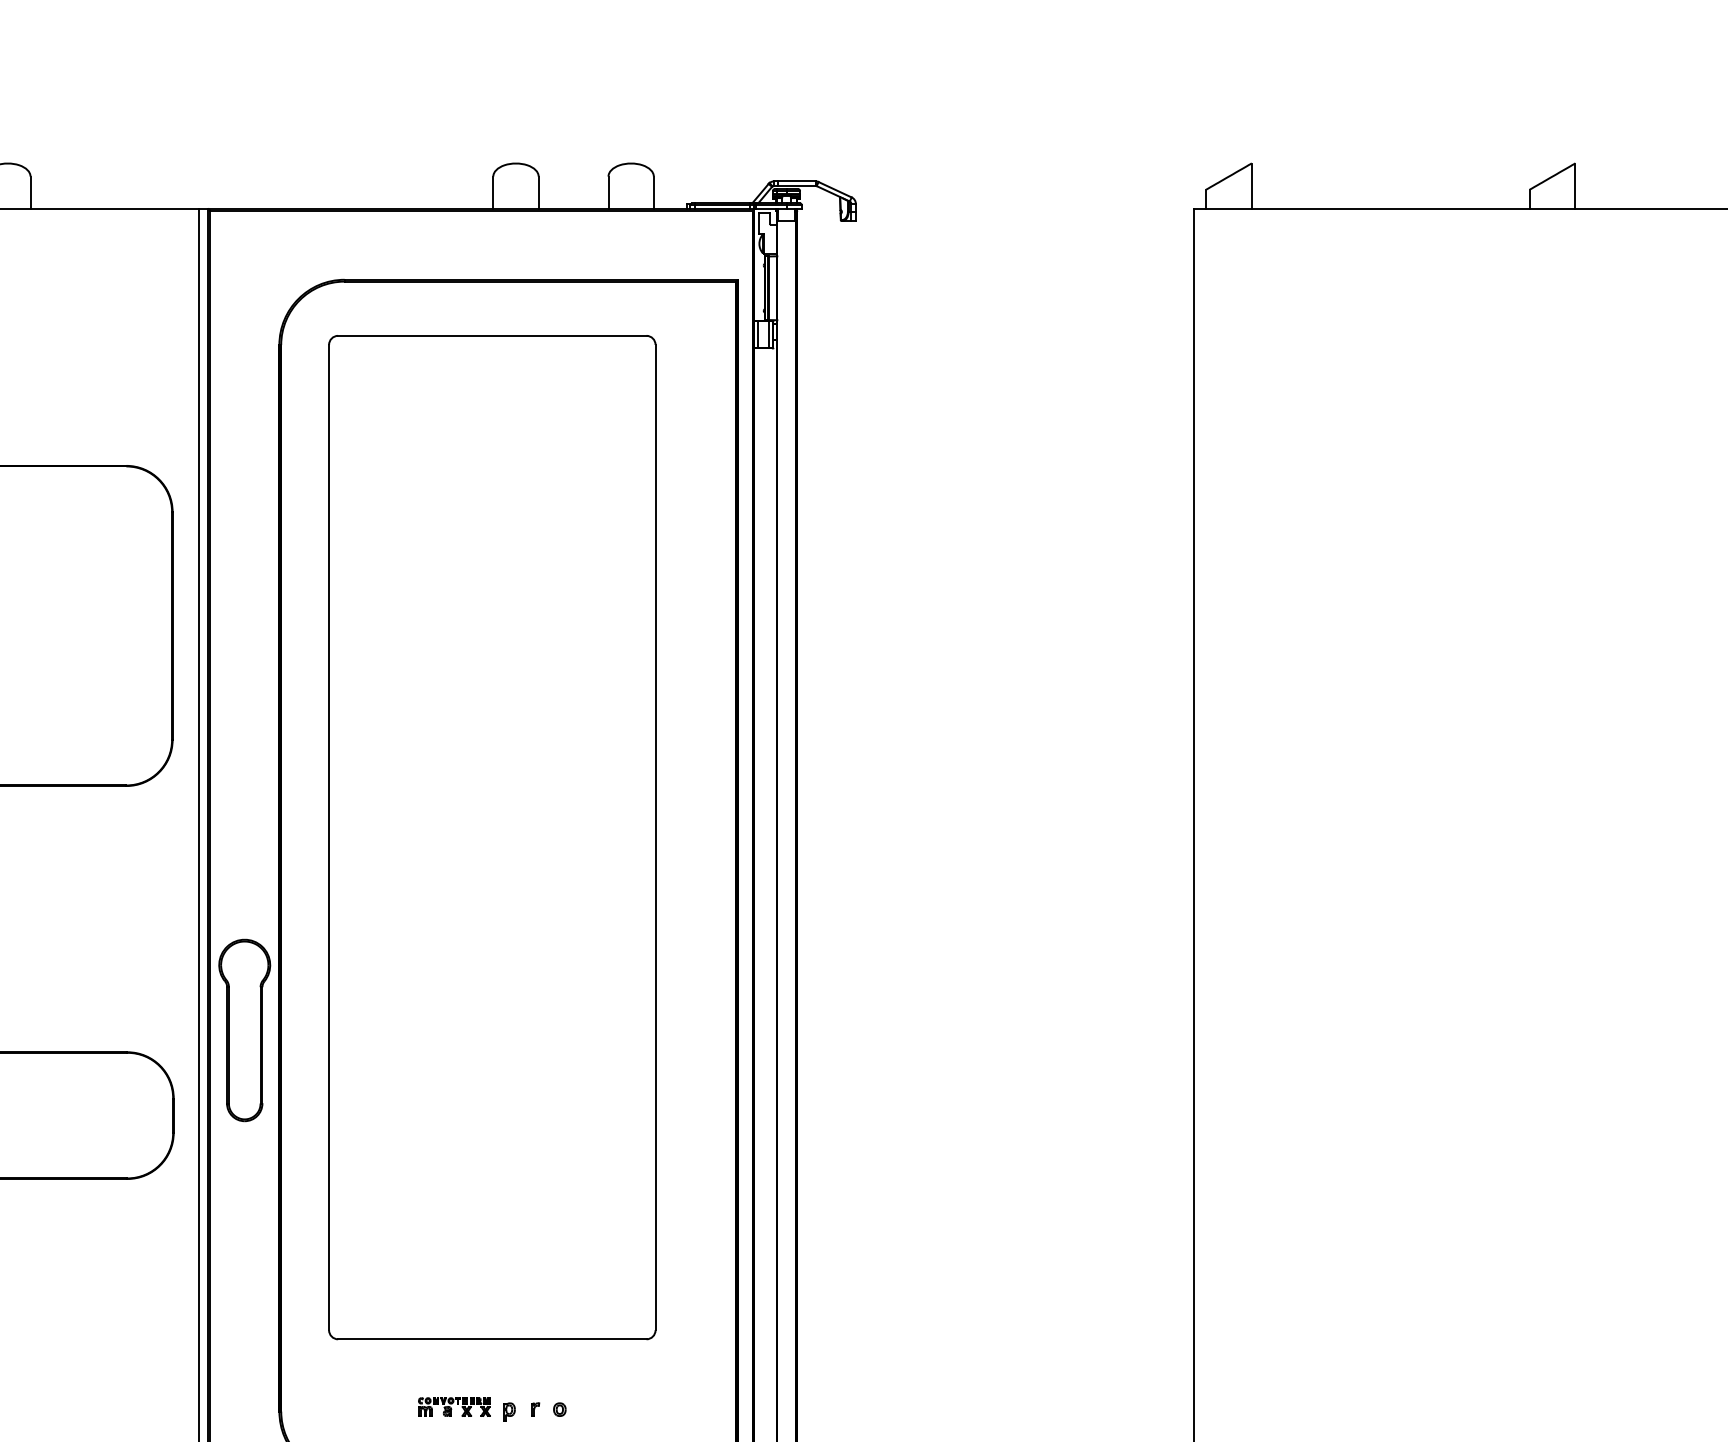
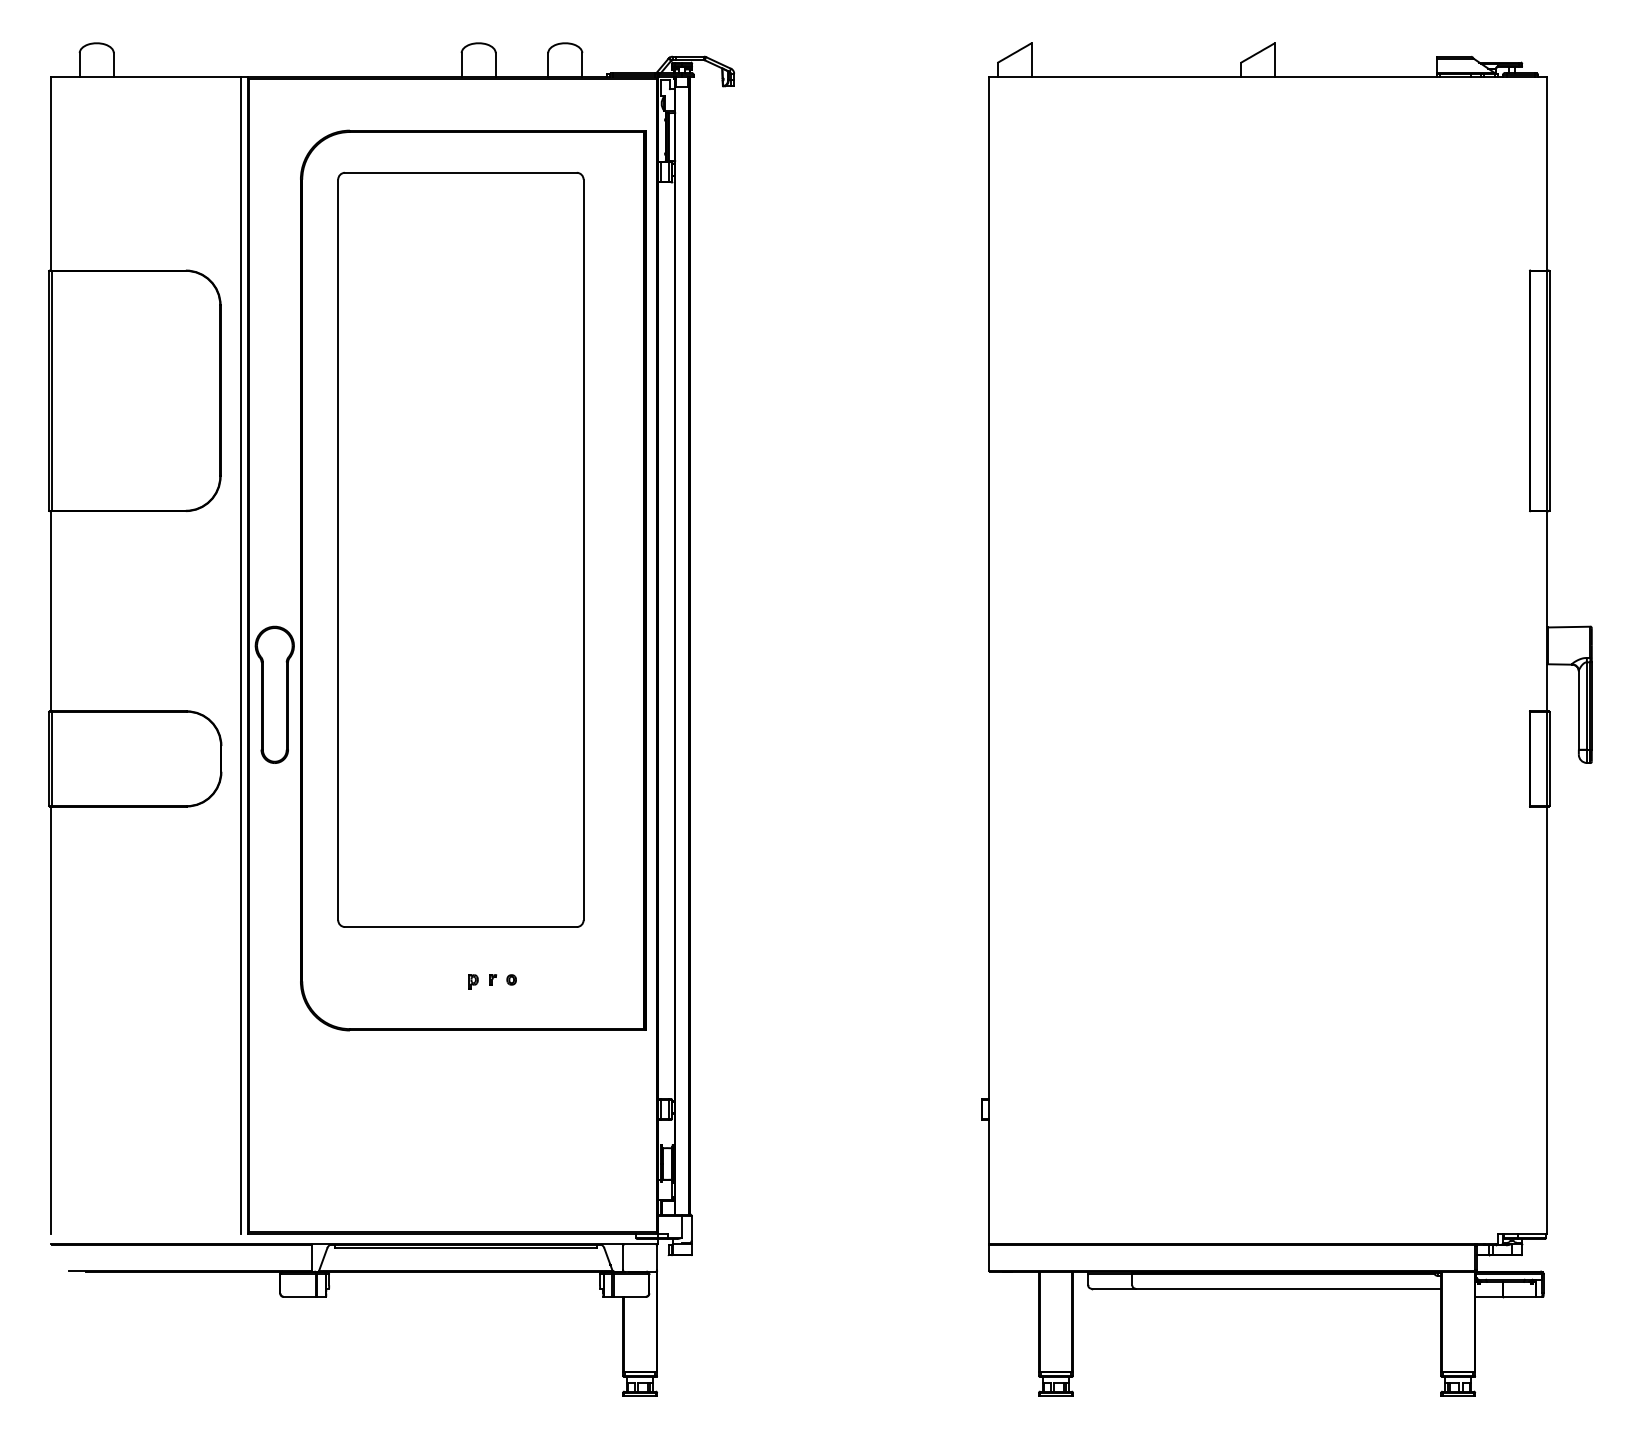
part: (454, 1406) -> (432, 977), removed

